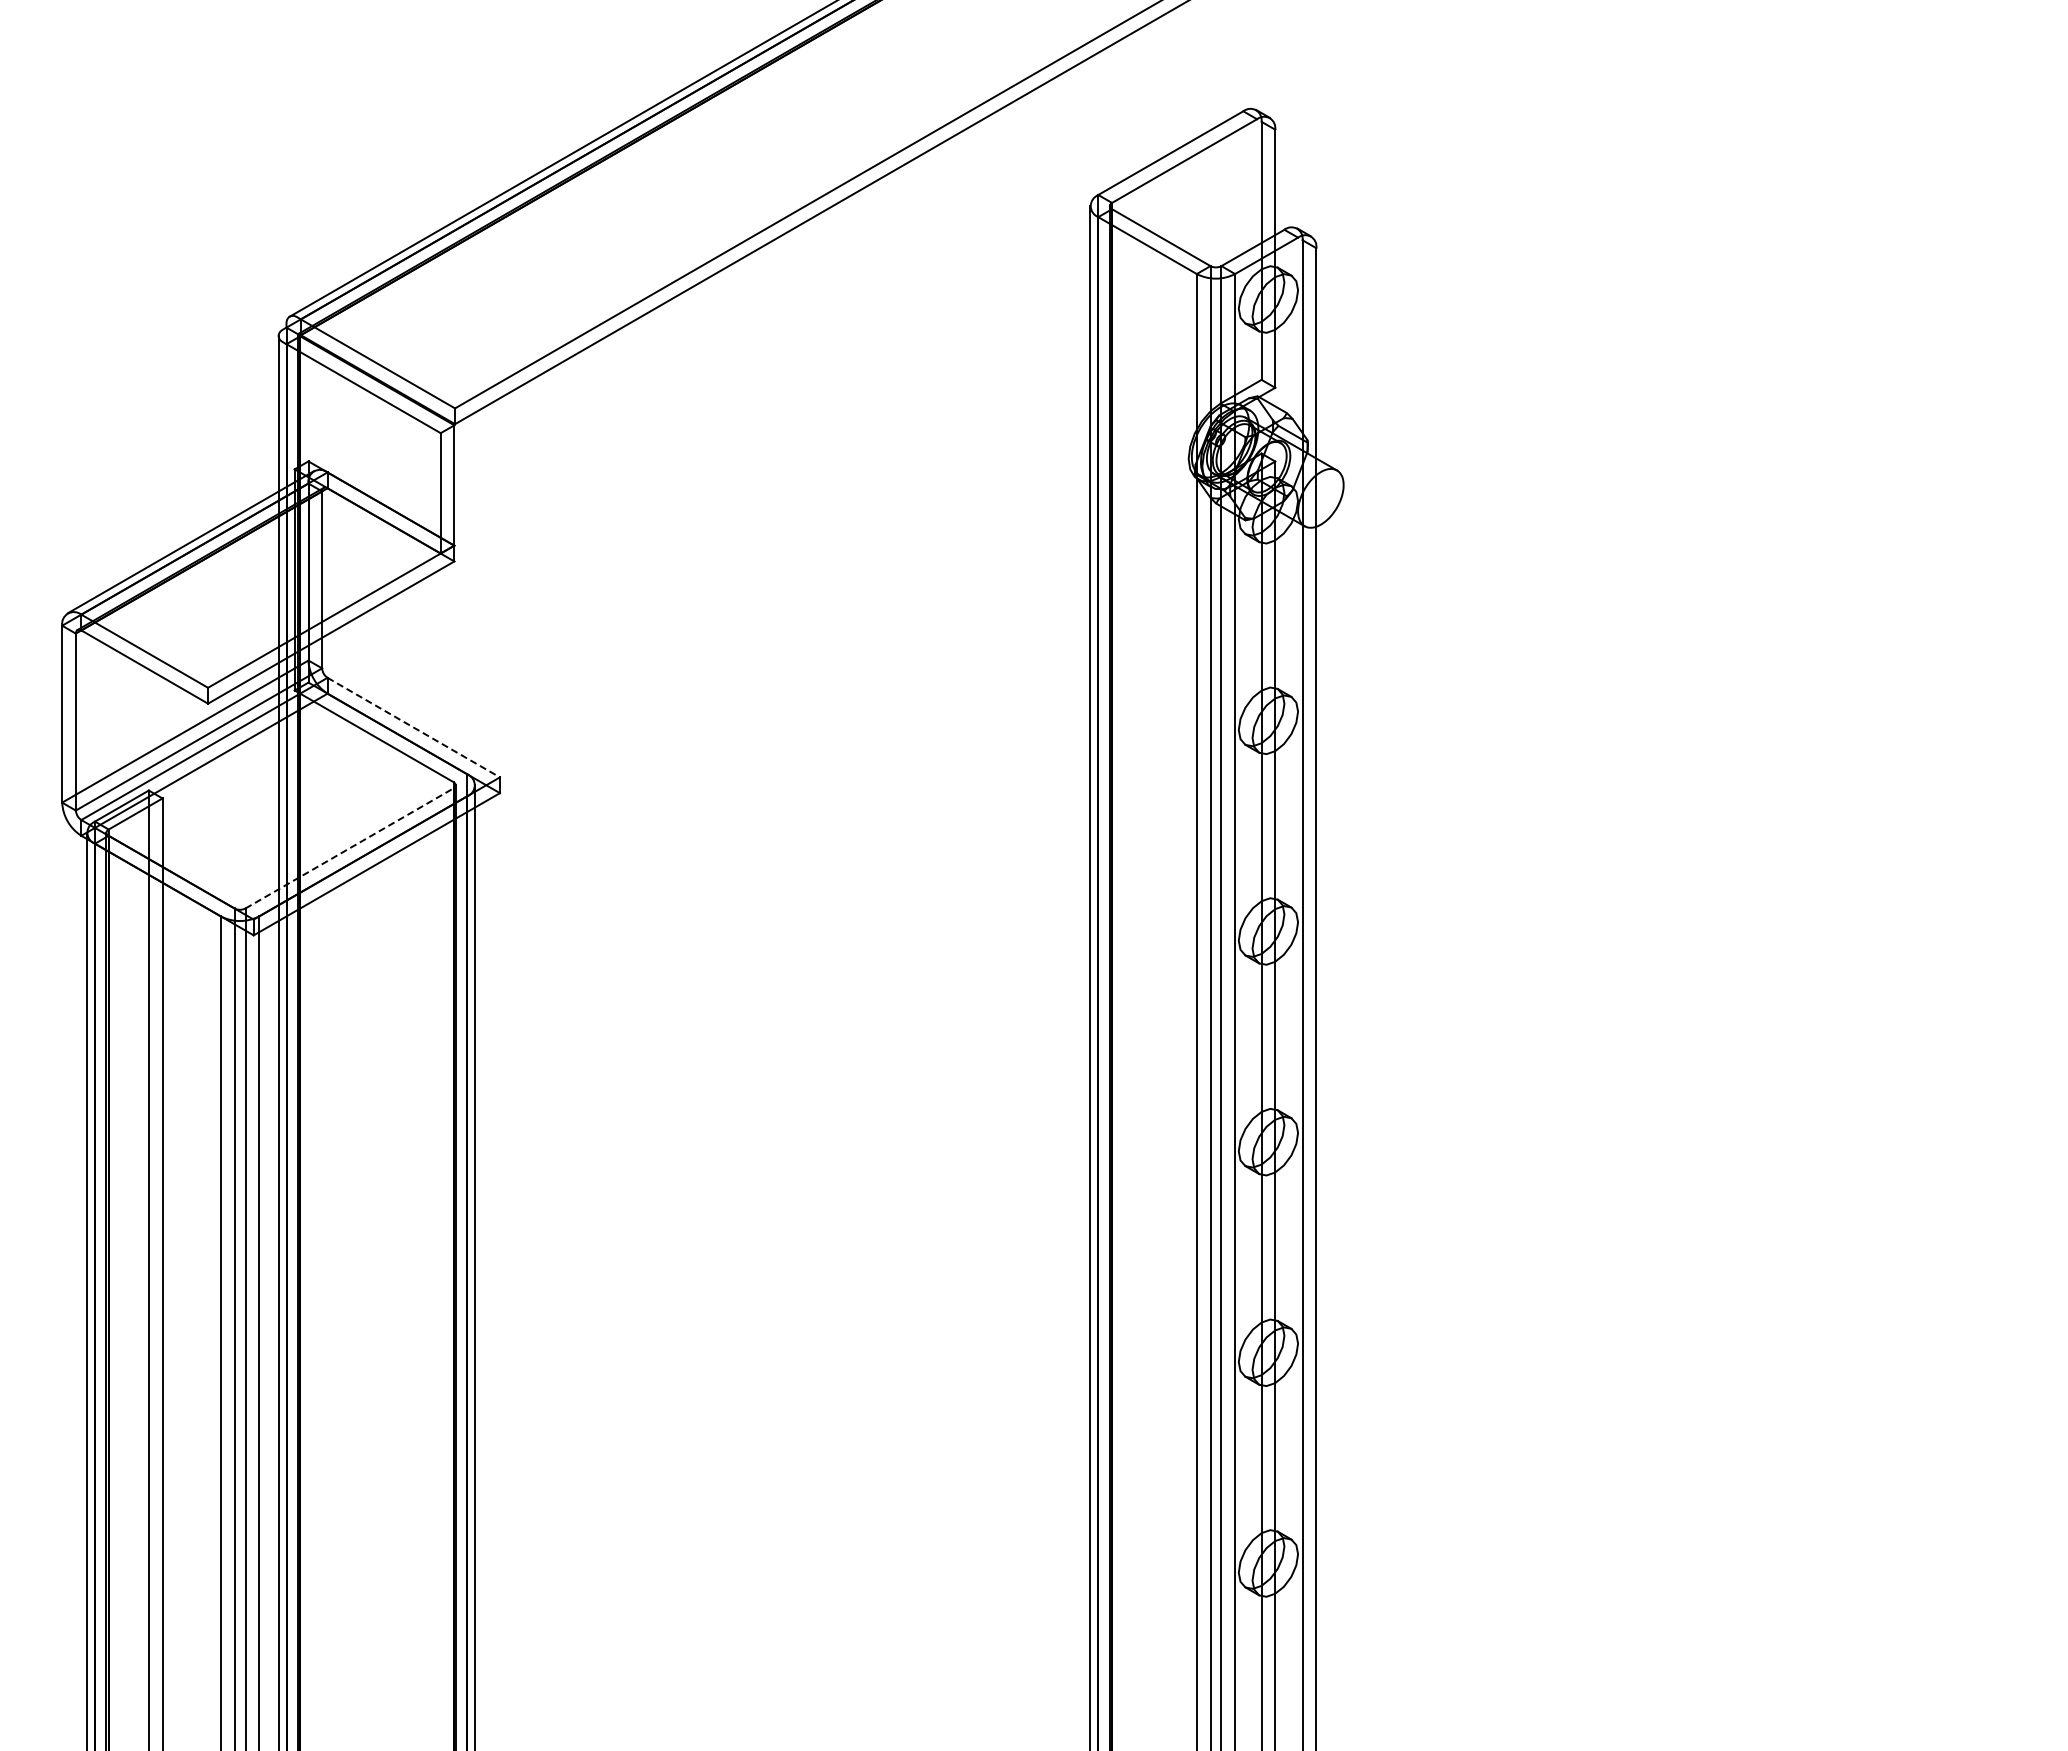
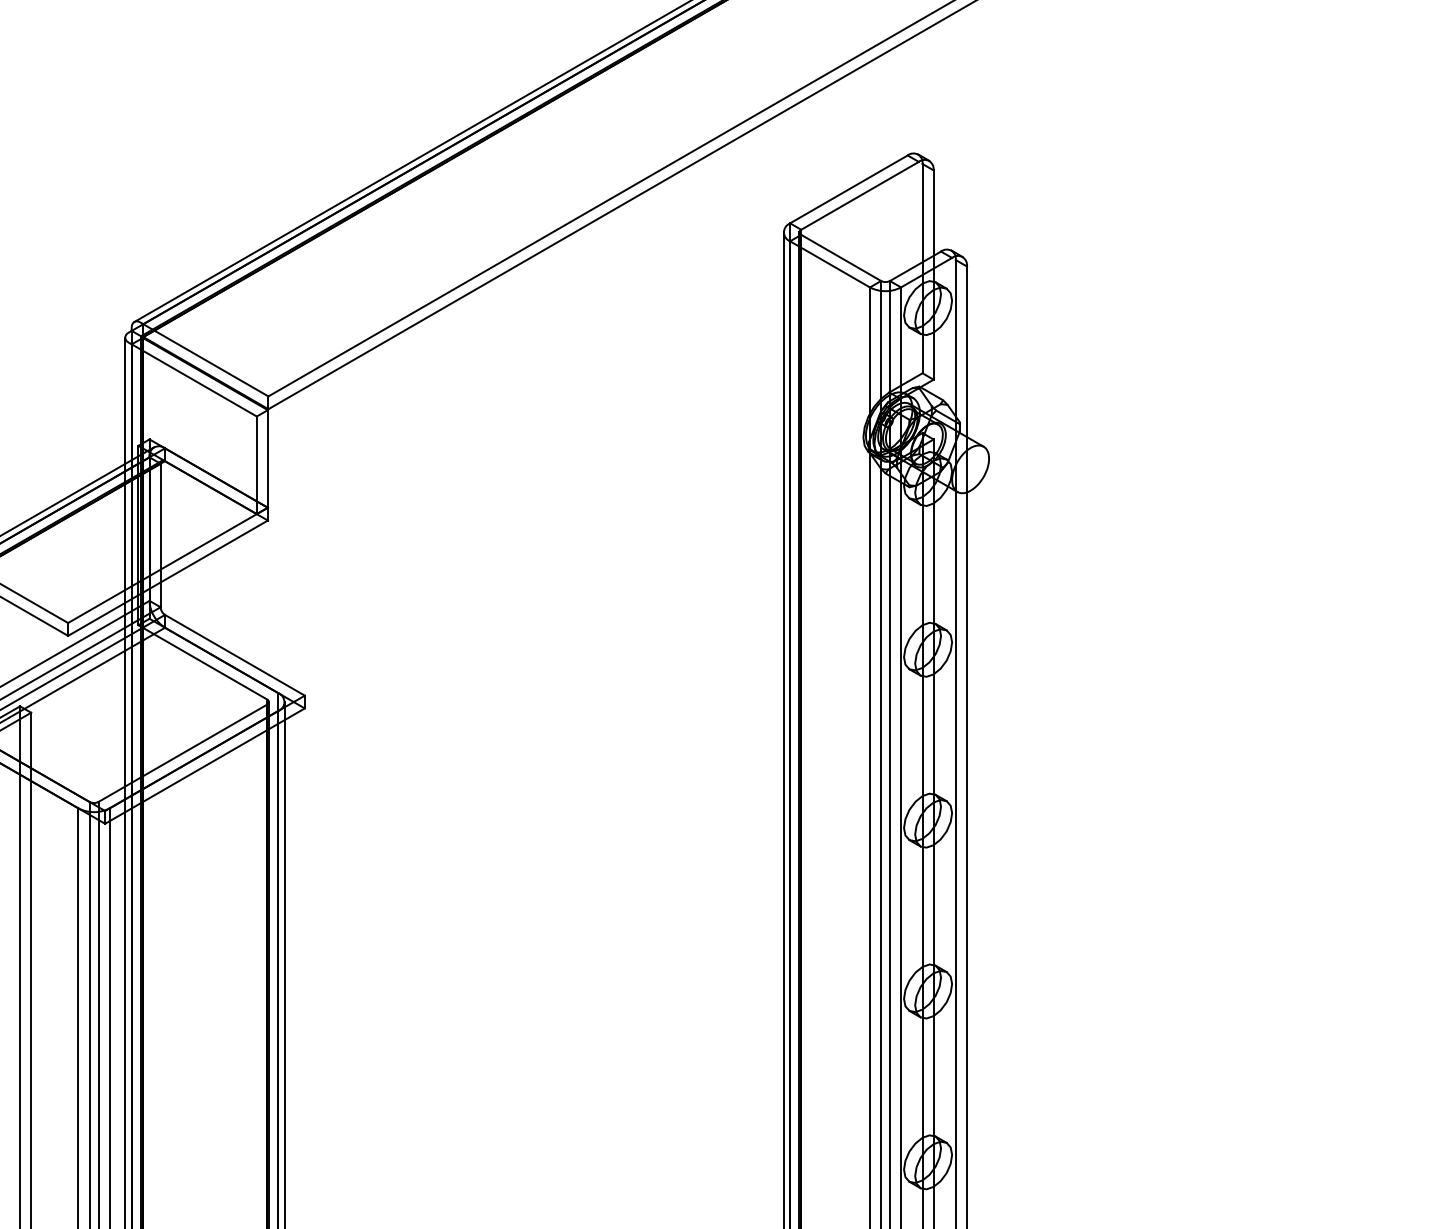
line: (413, 727) -> (234, 655), dashed -> solid
line: (349, 848) -> (182, 753), dashed -> solid

